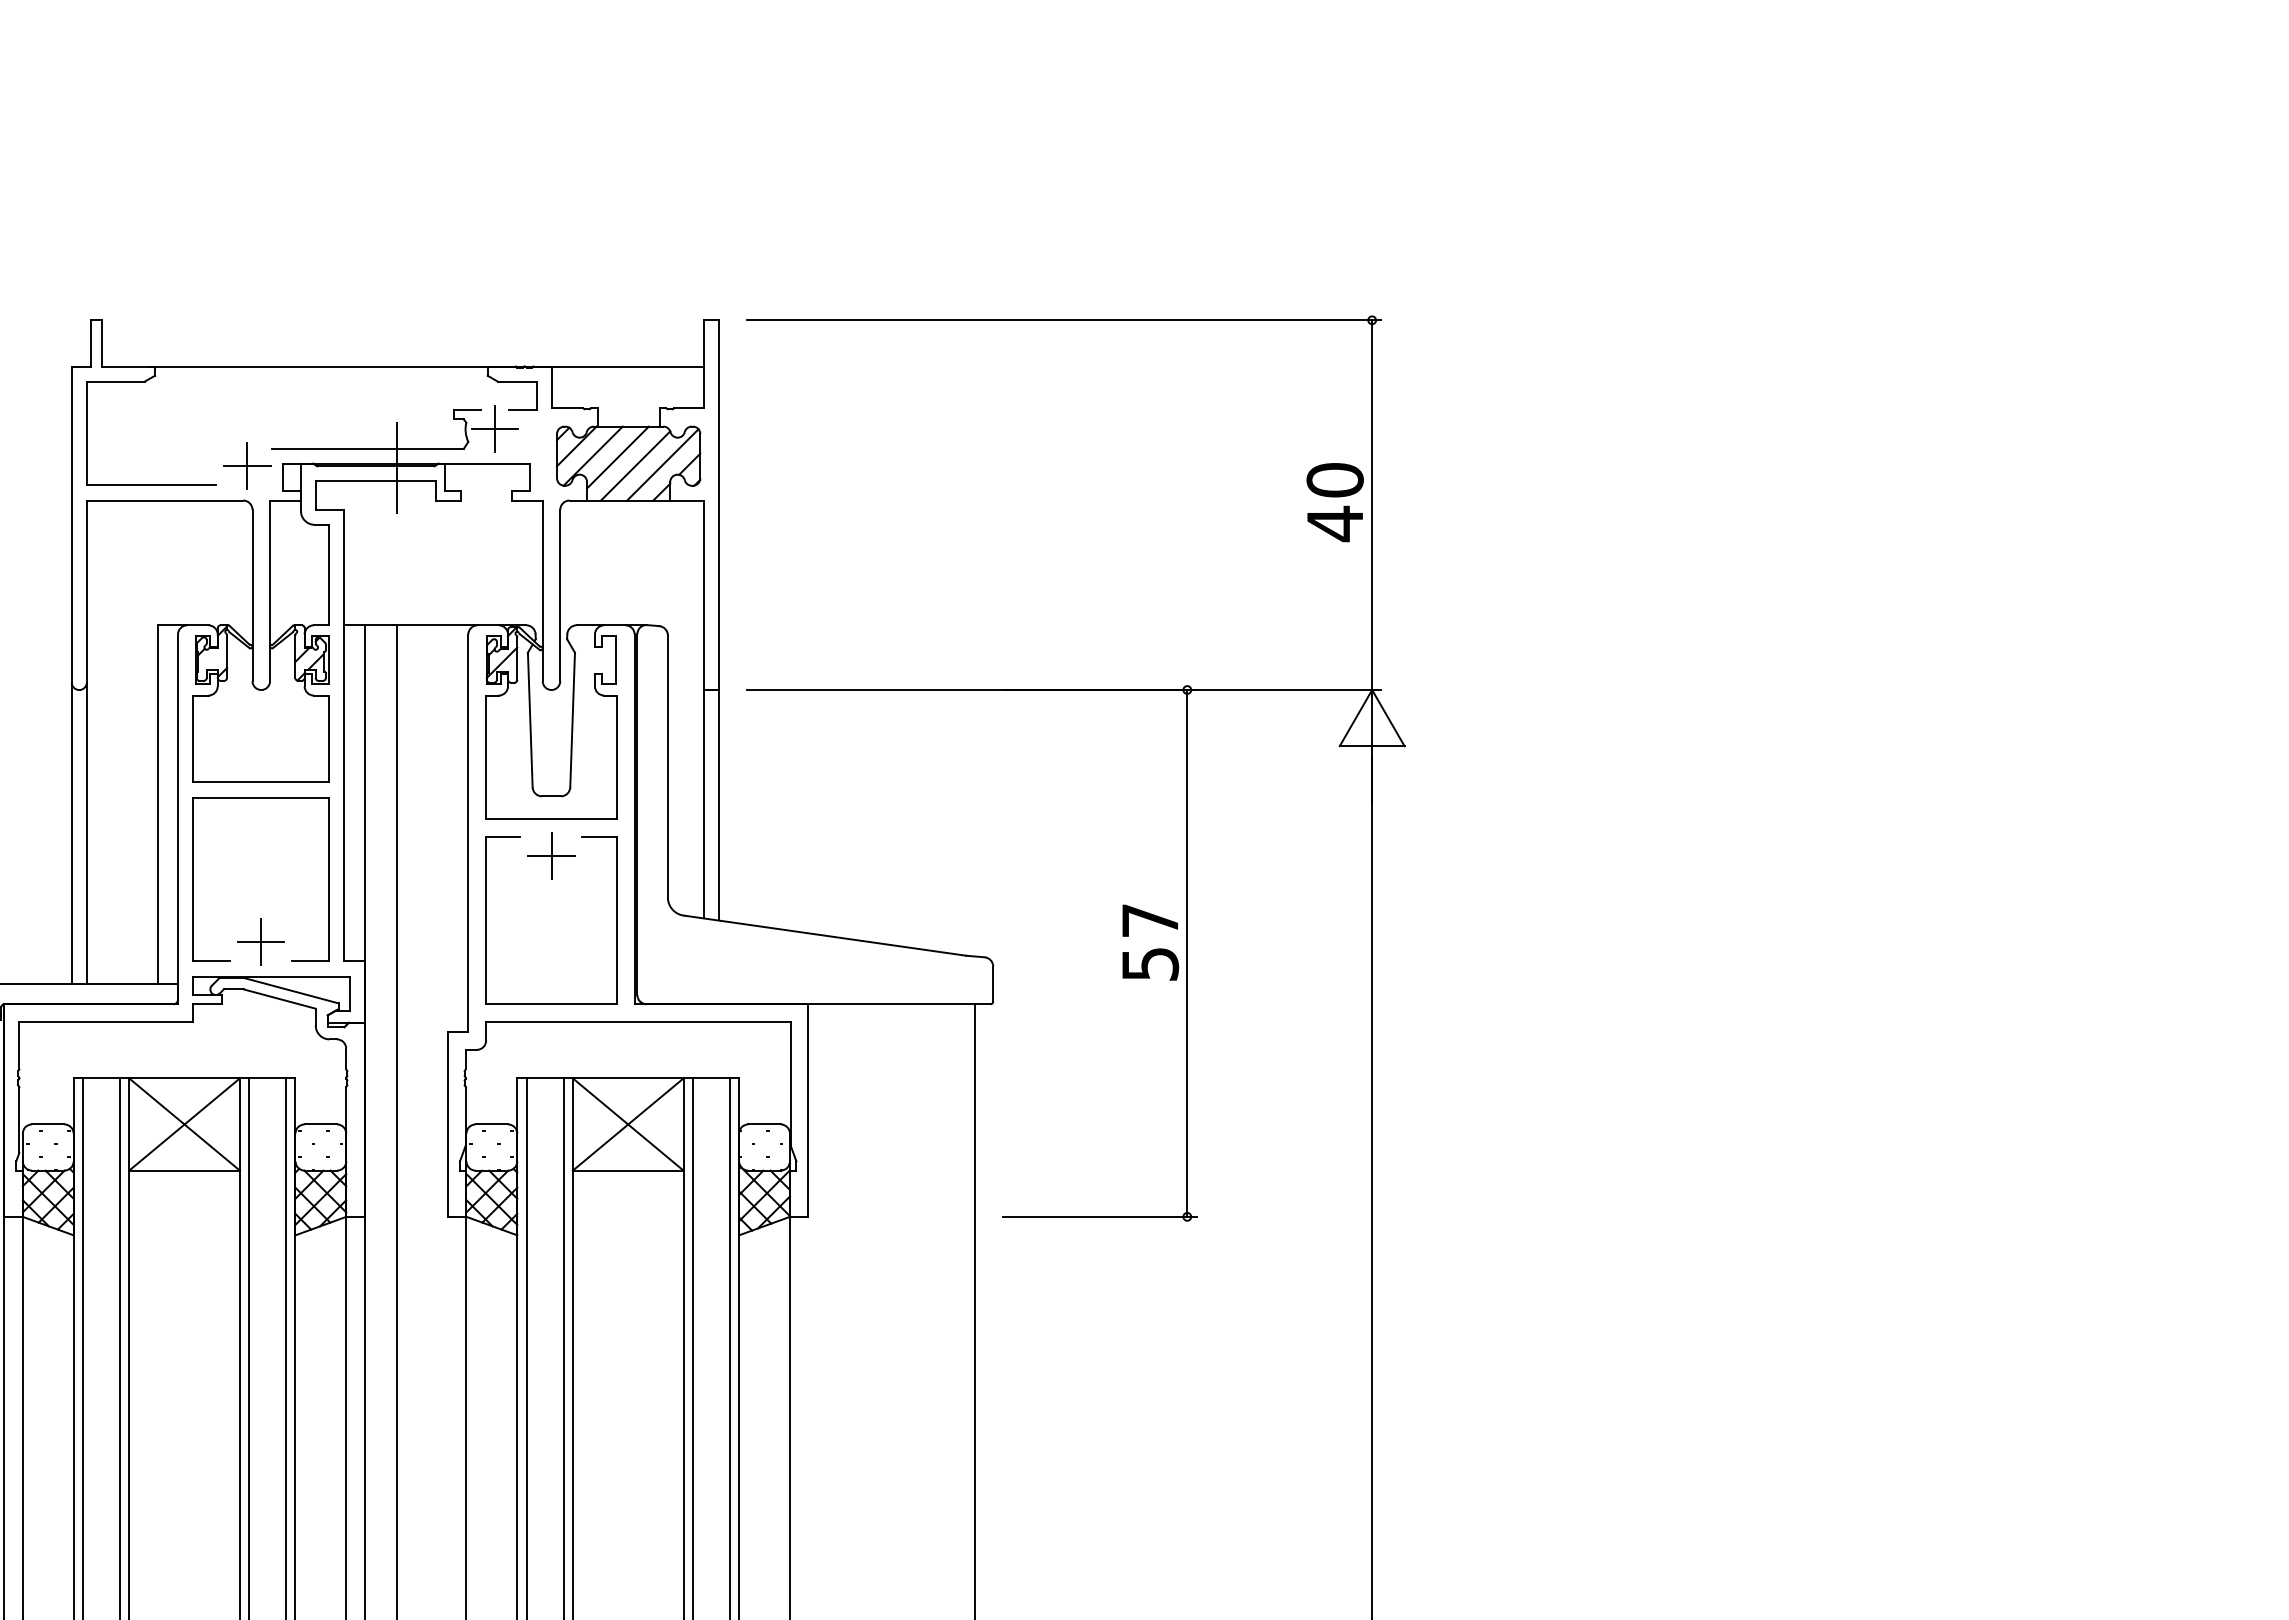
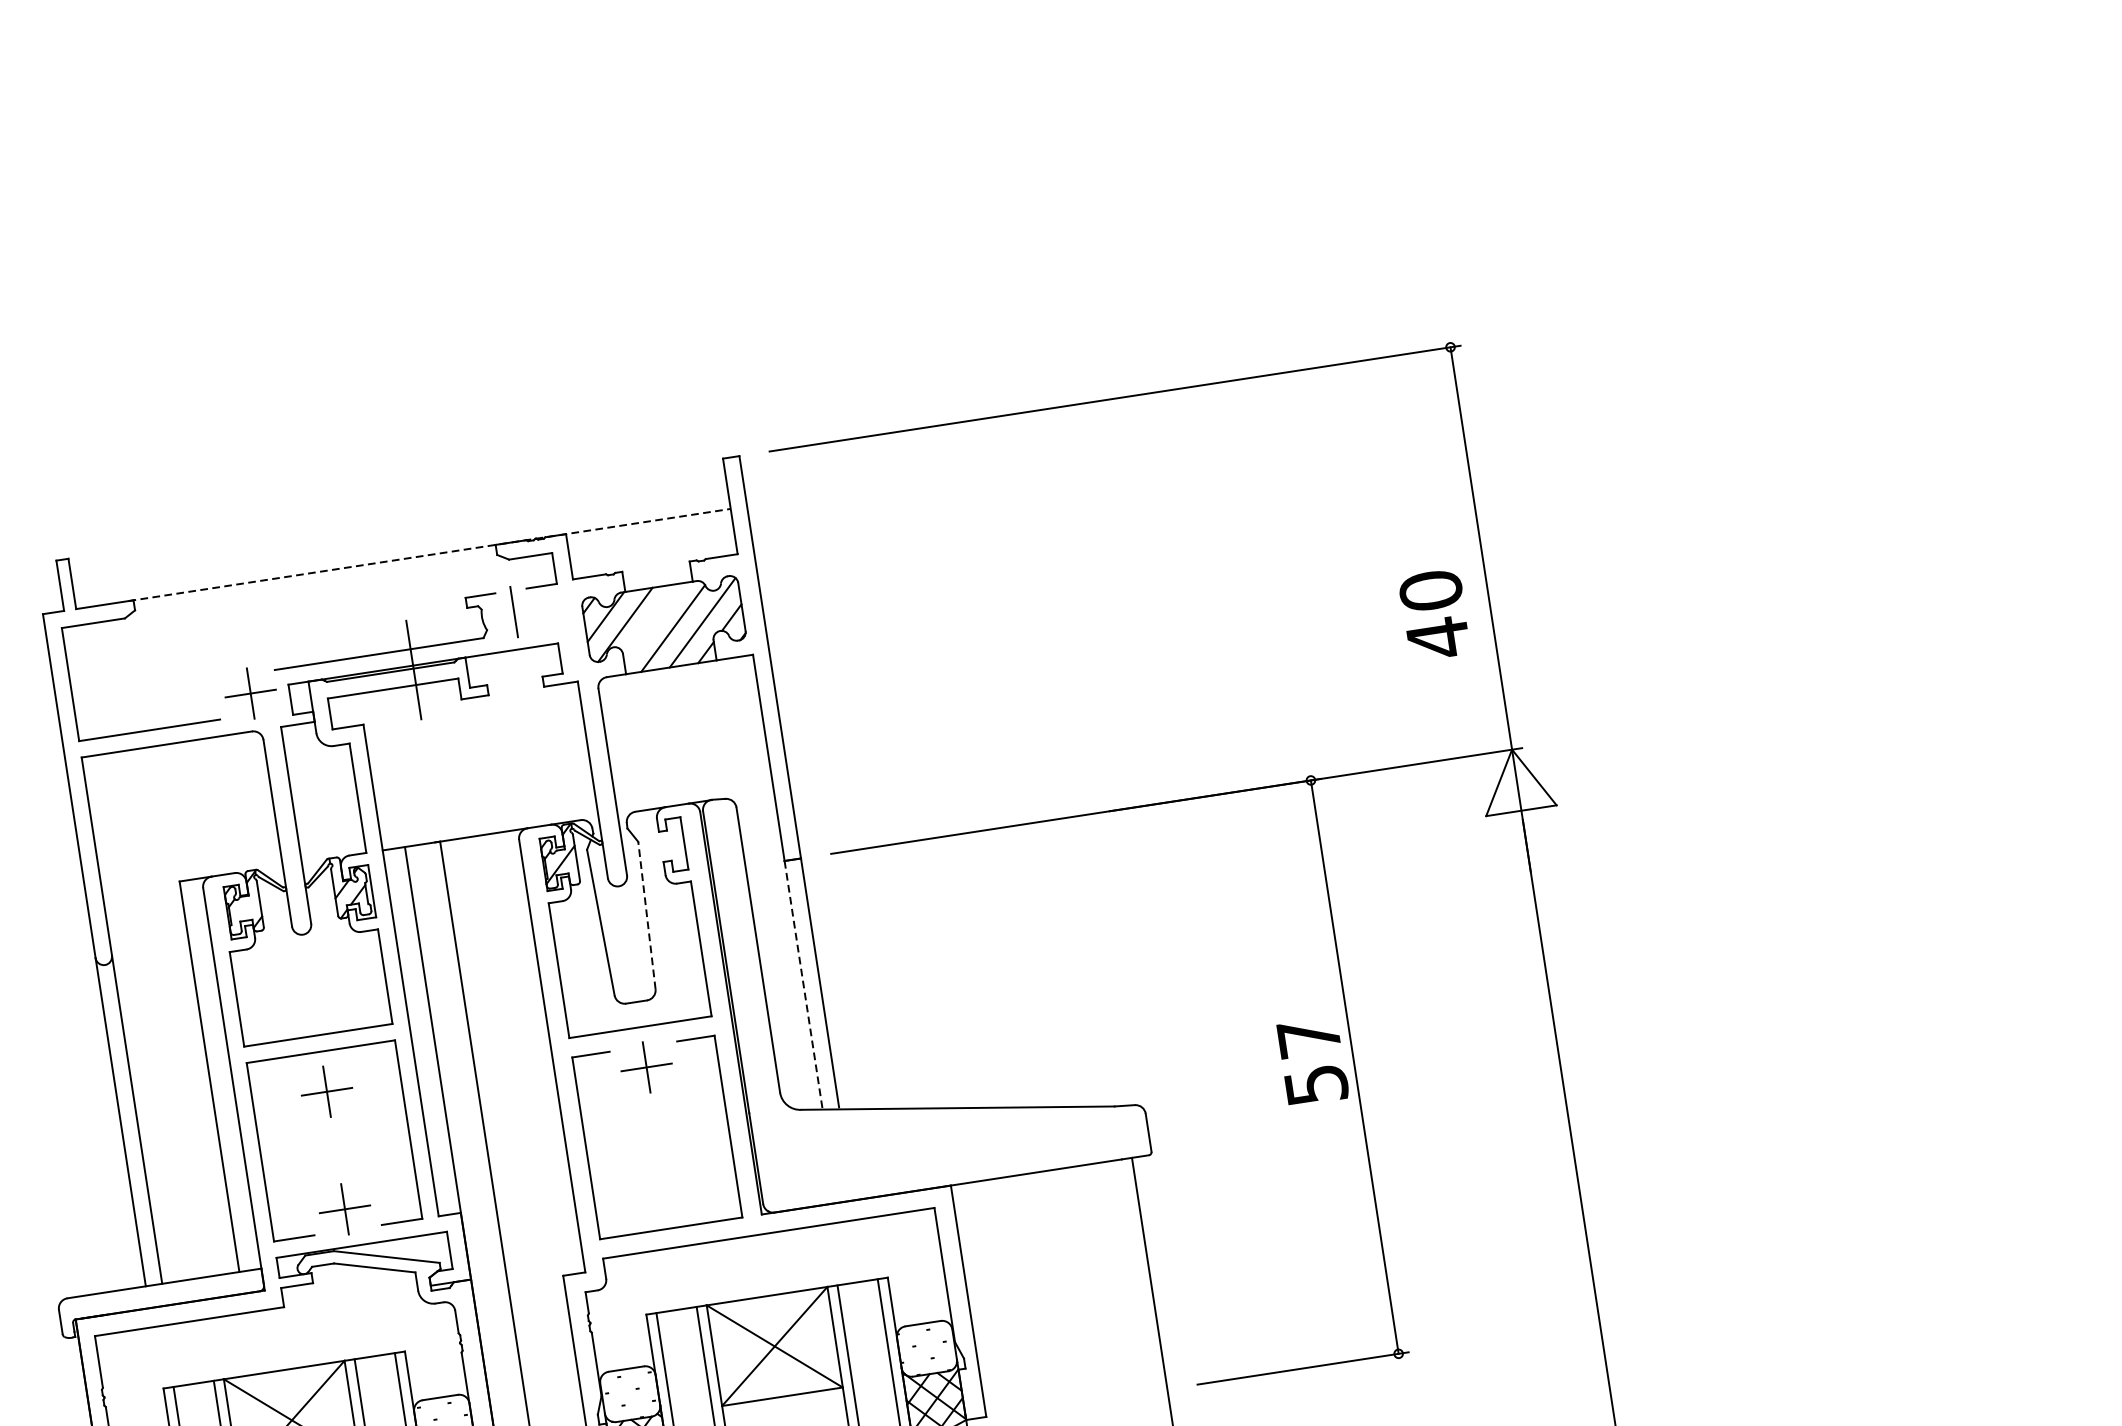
line: (427, 366) -> (430, 554), solid -> dashed
line: (495, 429) -> (514, 612), removed
line: (617, 457) -> (652, 622), removed
text: (1334, 502) -> (1433, 615), moved
line: (572, 719) -> (646, 914), solid -> dashed
line: (703, 803) -> (803, 984), solid -> dashed
part: (260, 833) -> (326, 1090), added

